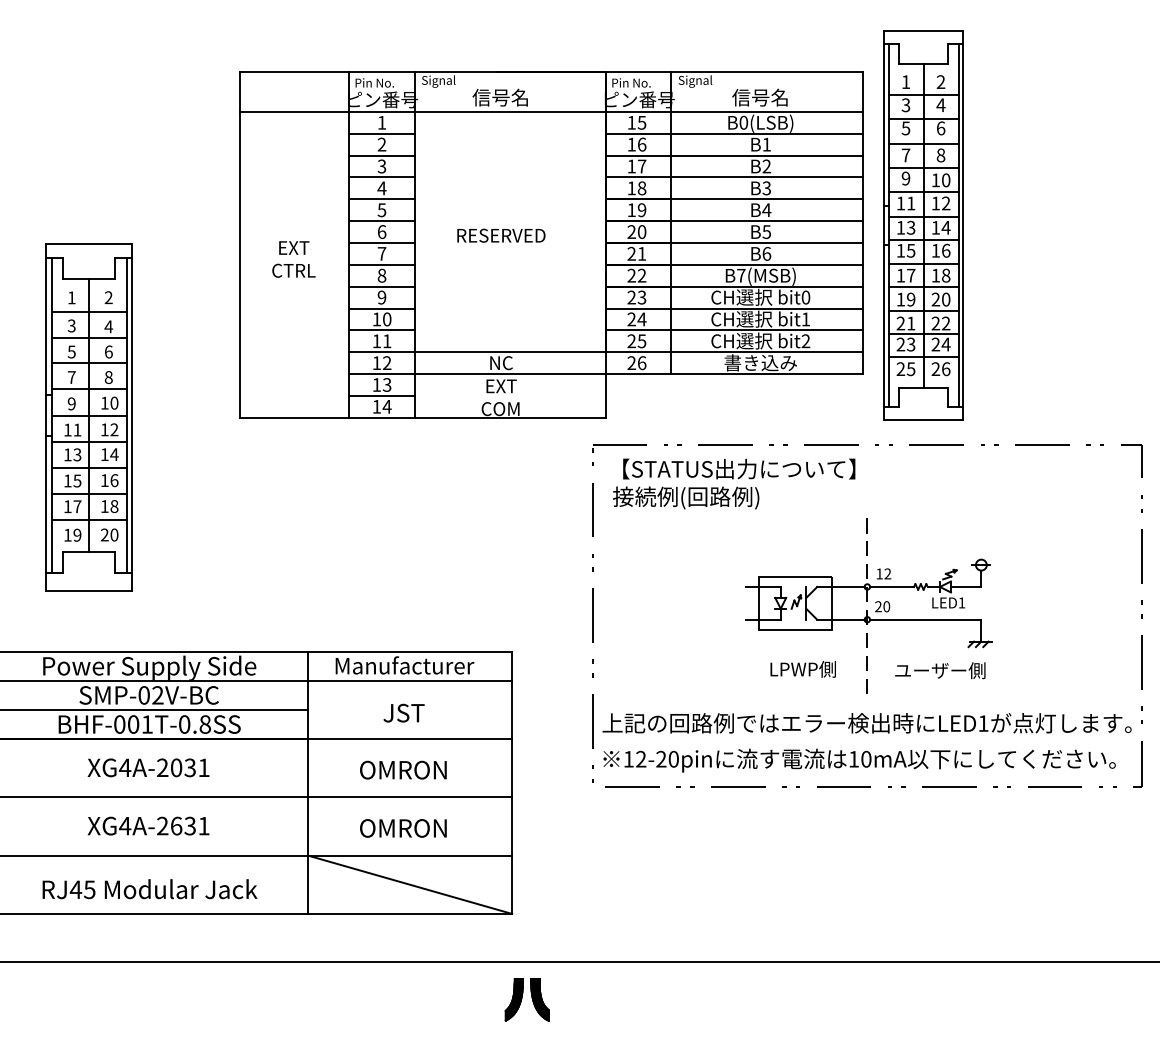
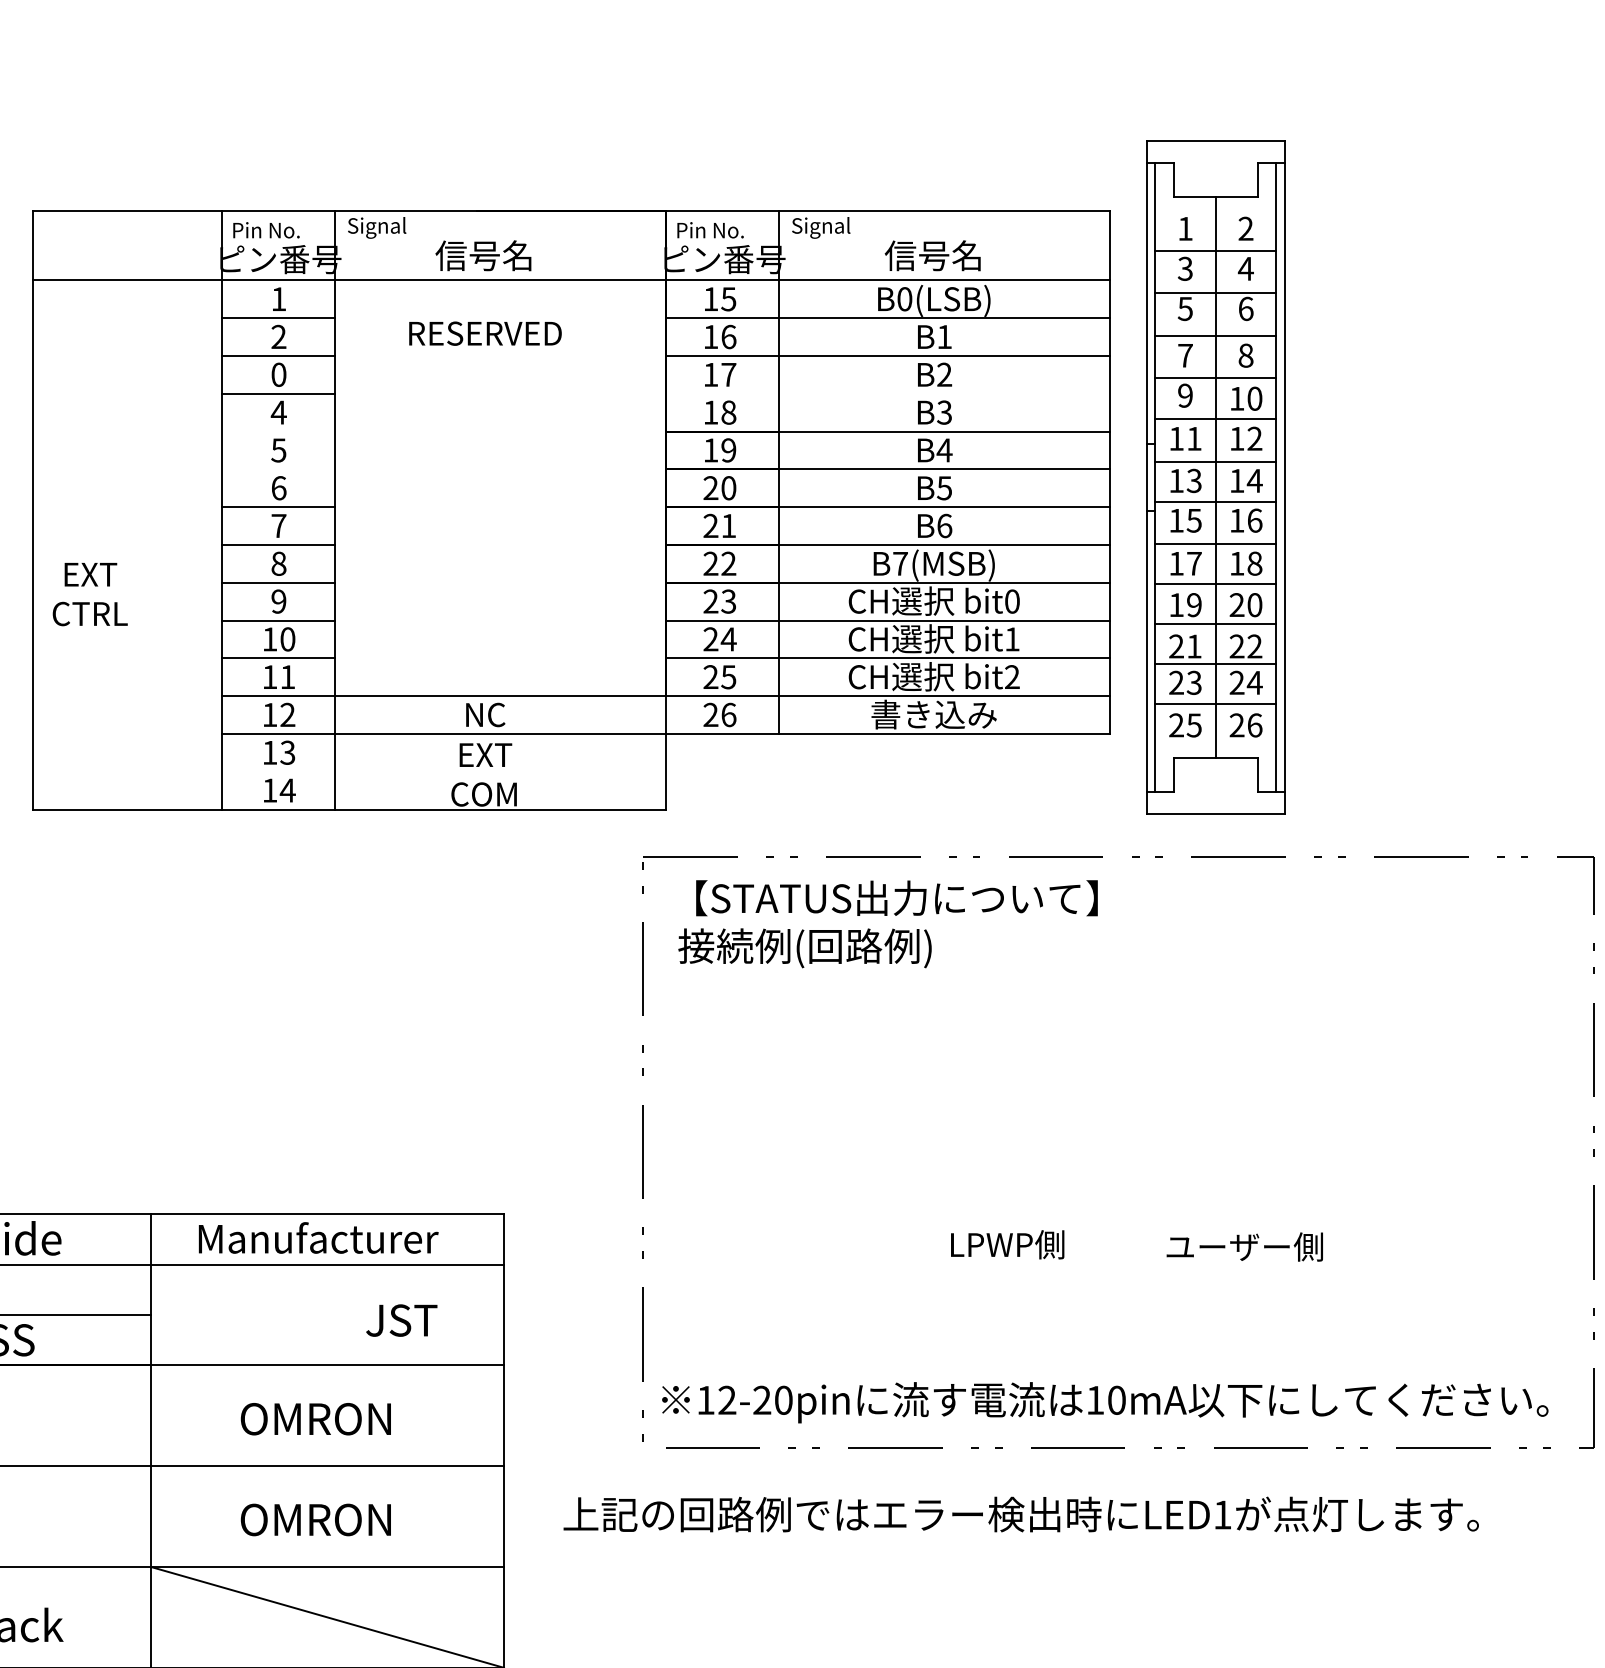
text: (381, 166) -> (278, 374), 3 -> 0
line: (733, 177) -> (887, 393), removed
line: (381, 199) -> (278, 431), removed
line: (381, 221) -> (278, 469), removed
text: (501, 235) -> (485, 333), moved
text: (293, 259) -> (89, 594), moved
line: (381, 395) -> (278, 770), removed
part: (868, 605) -> (1120, 1134), removed
text: (403, 712) -> (400, 1319), moved
text: (866, 723) -> (1020, 1514), moved

